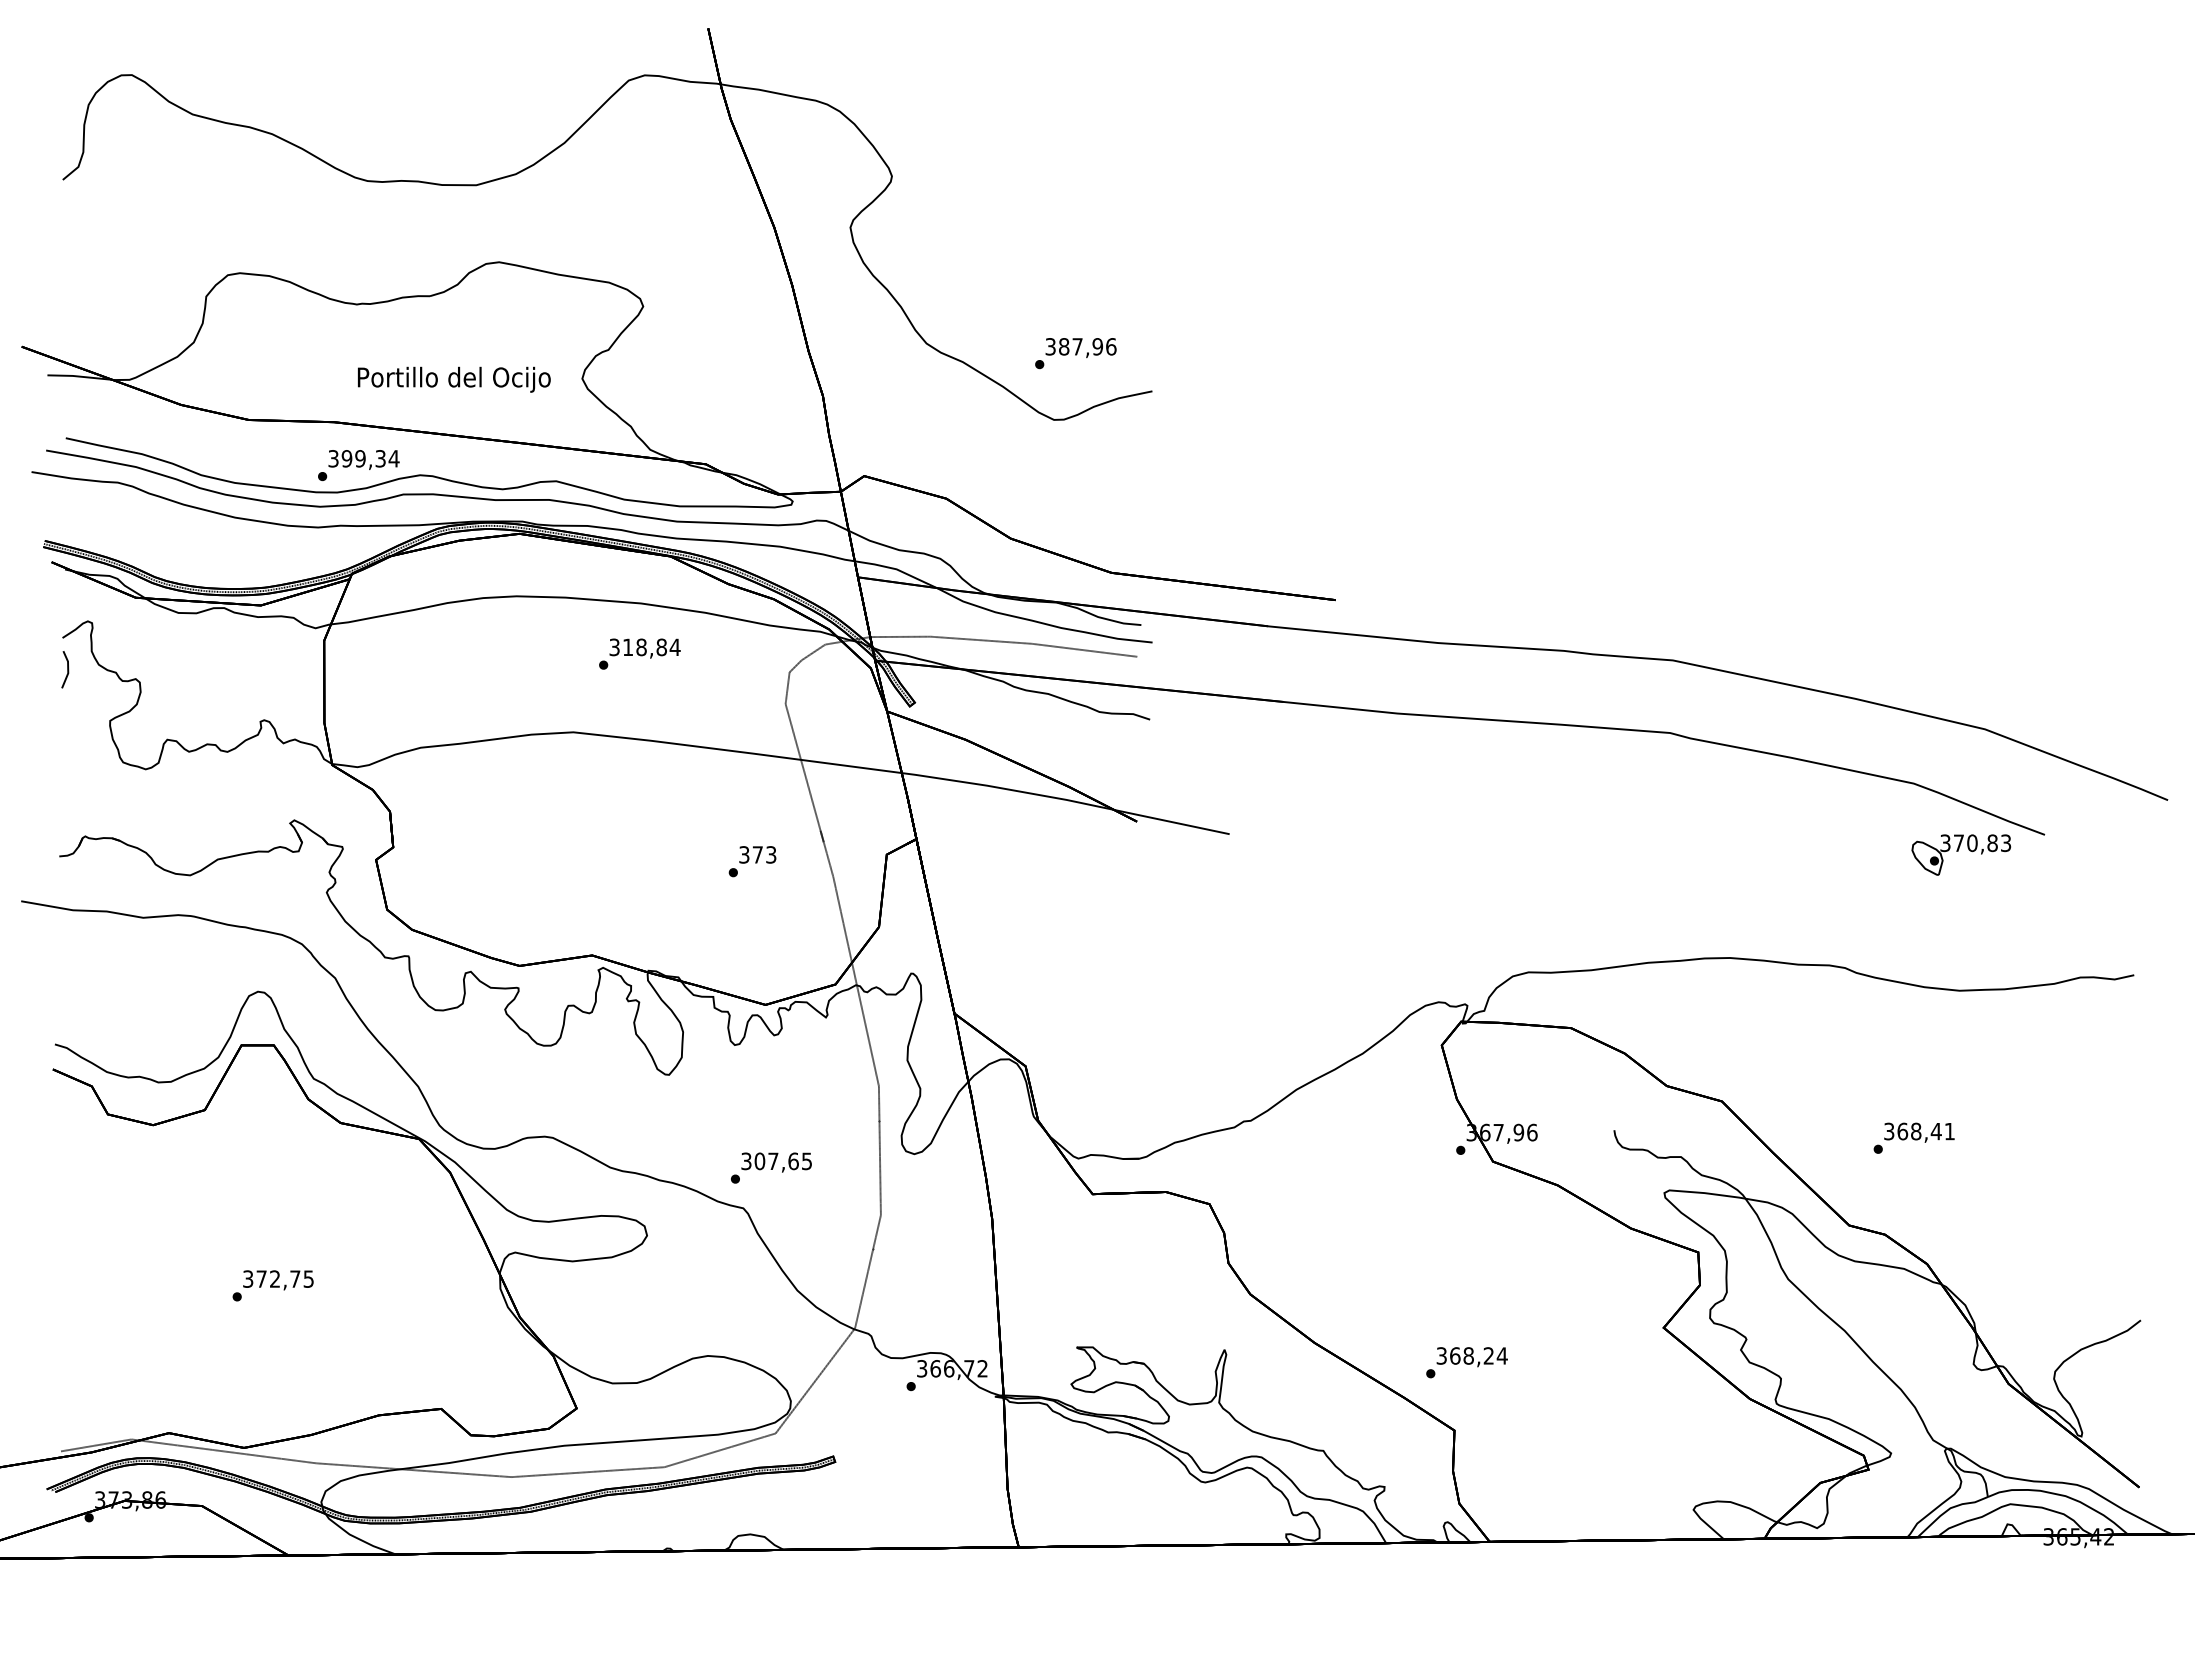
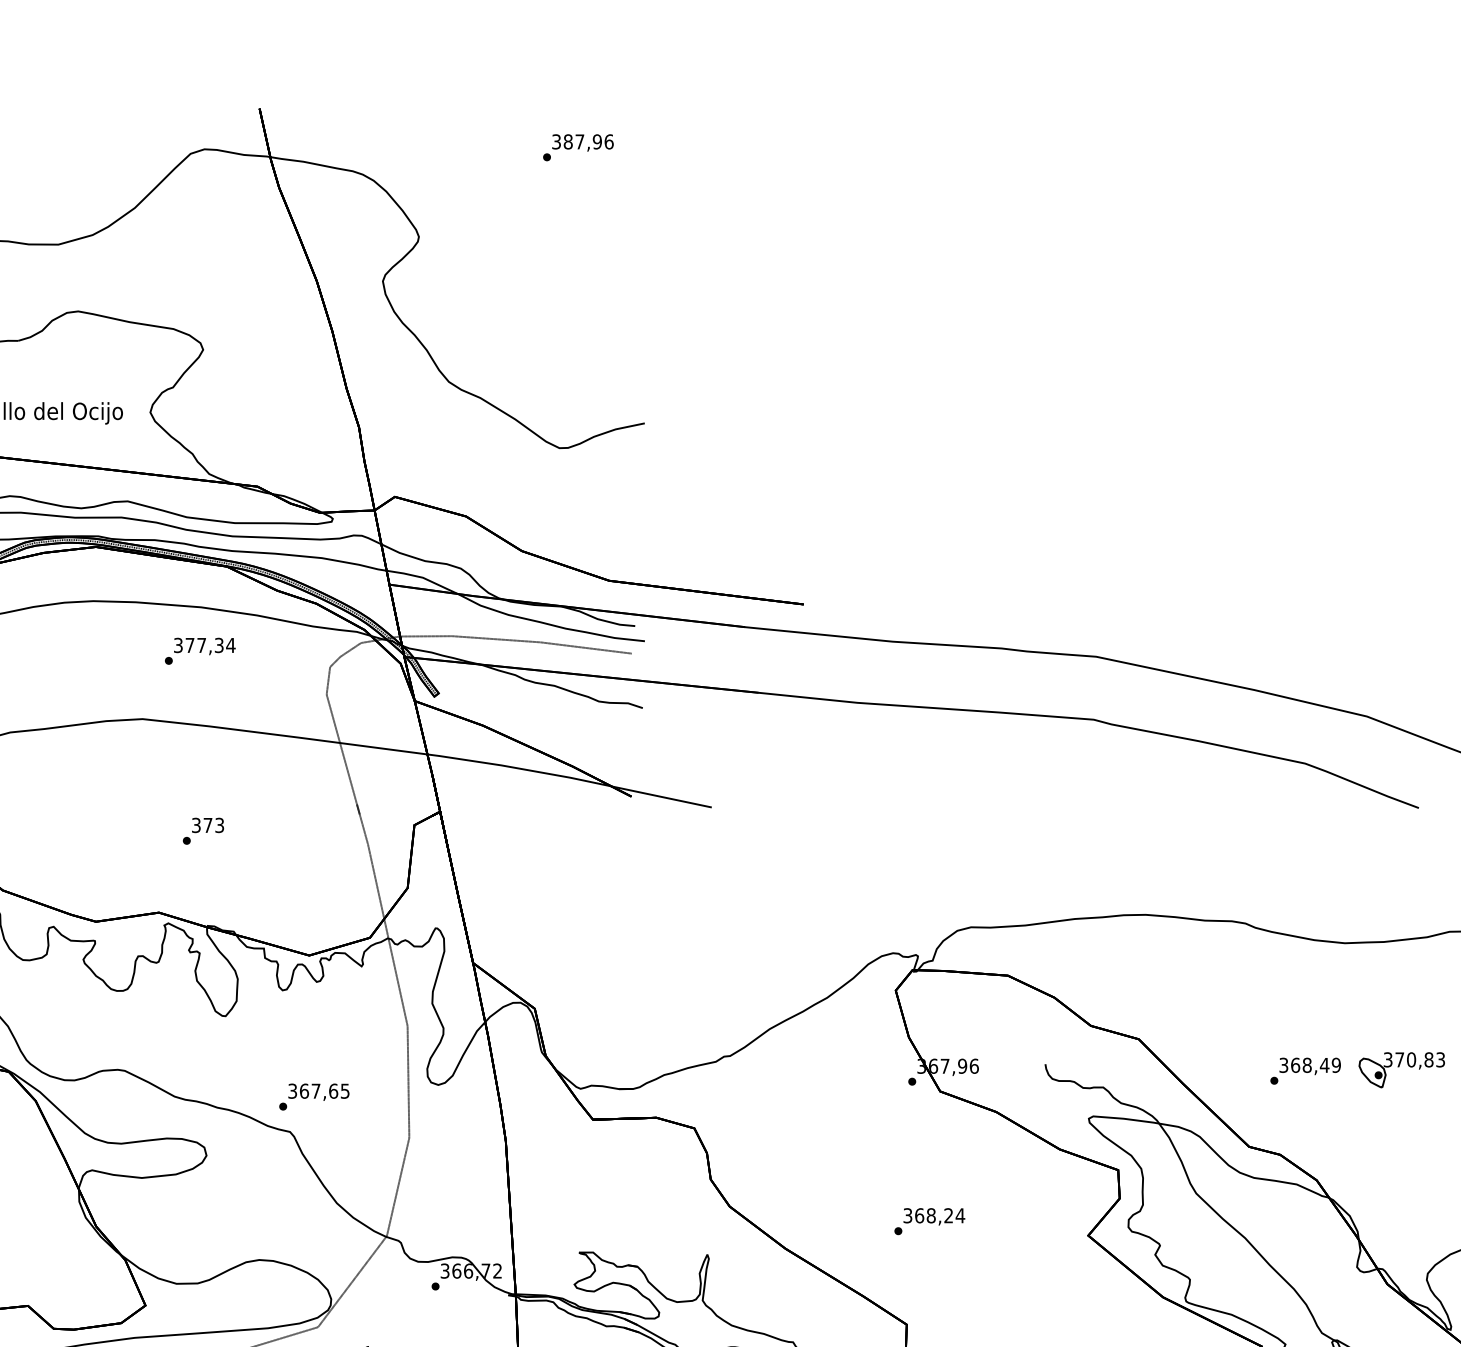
text: (1075, 353) -> (578, 147), moved
text: (644, 647) -> (204, 645), 318,84 -> 377,34
part: (1961, 854) -> (1402, 1069), moved
text: (752, 861) -> (203, 831), moved
text: (1949, 1131) -> (1336, 1065), 368,41 -> 368,49
text: (759, 1160) -> (304, 1090), 307,65 -> 367,65
text: (1466, 1362) -> (929, 1221), moved

